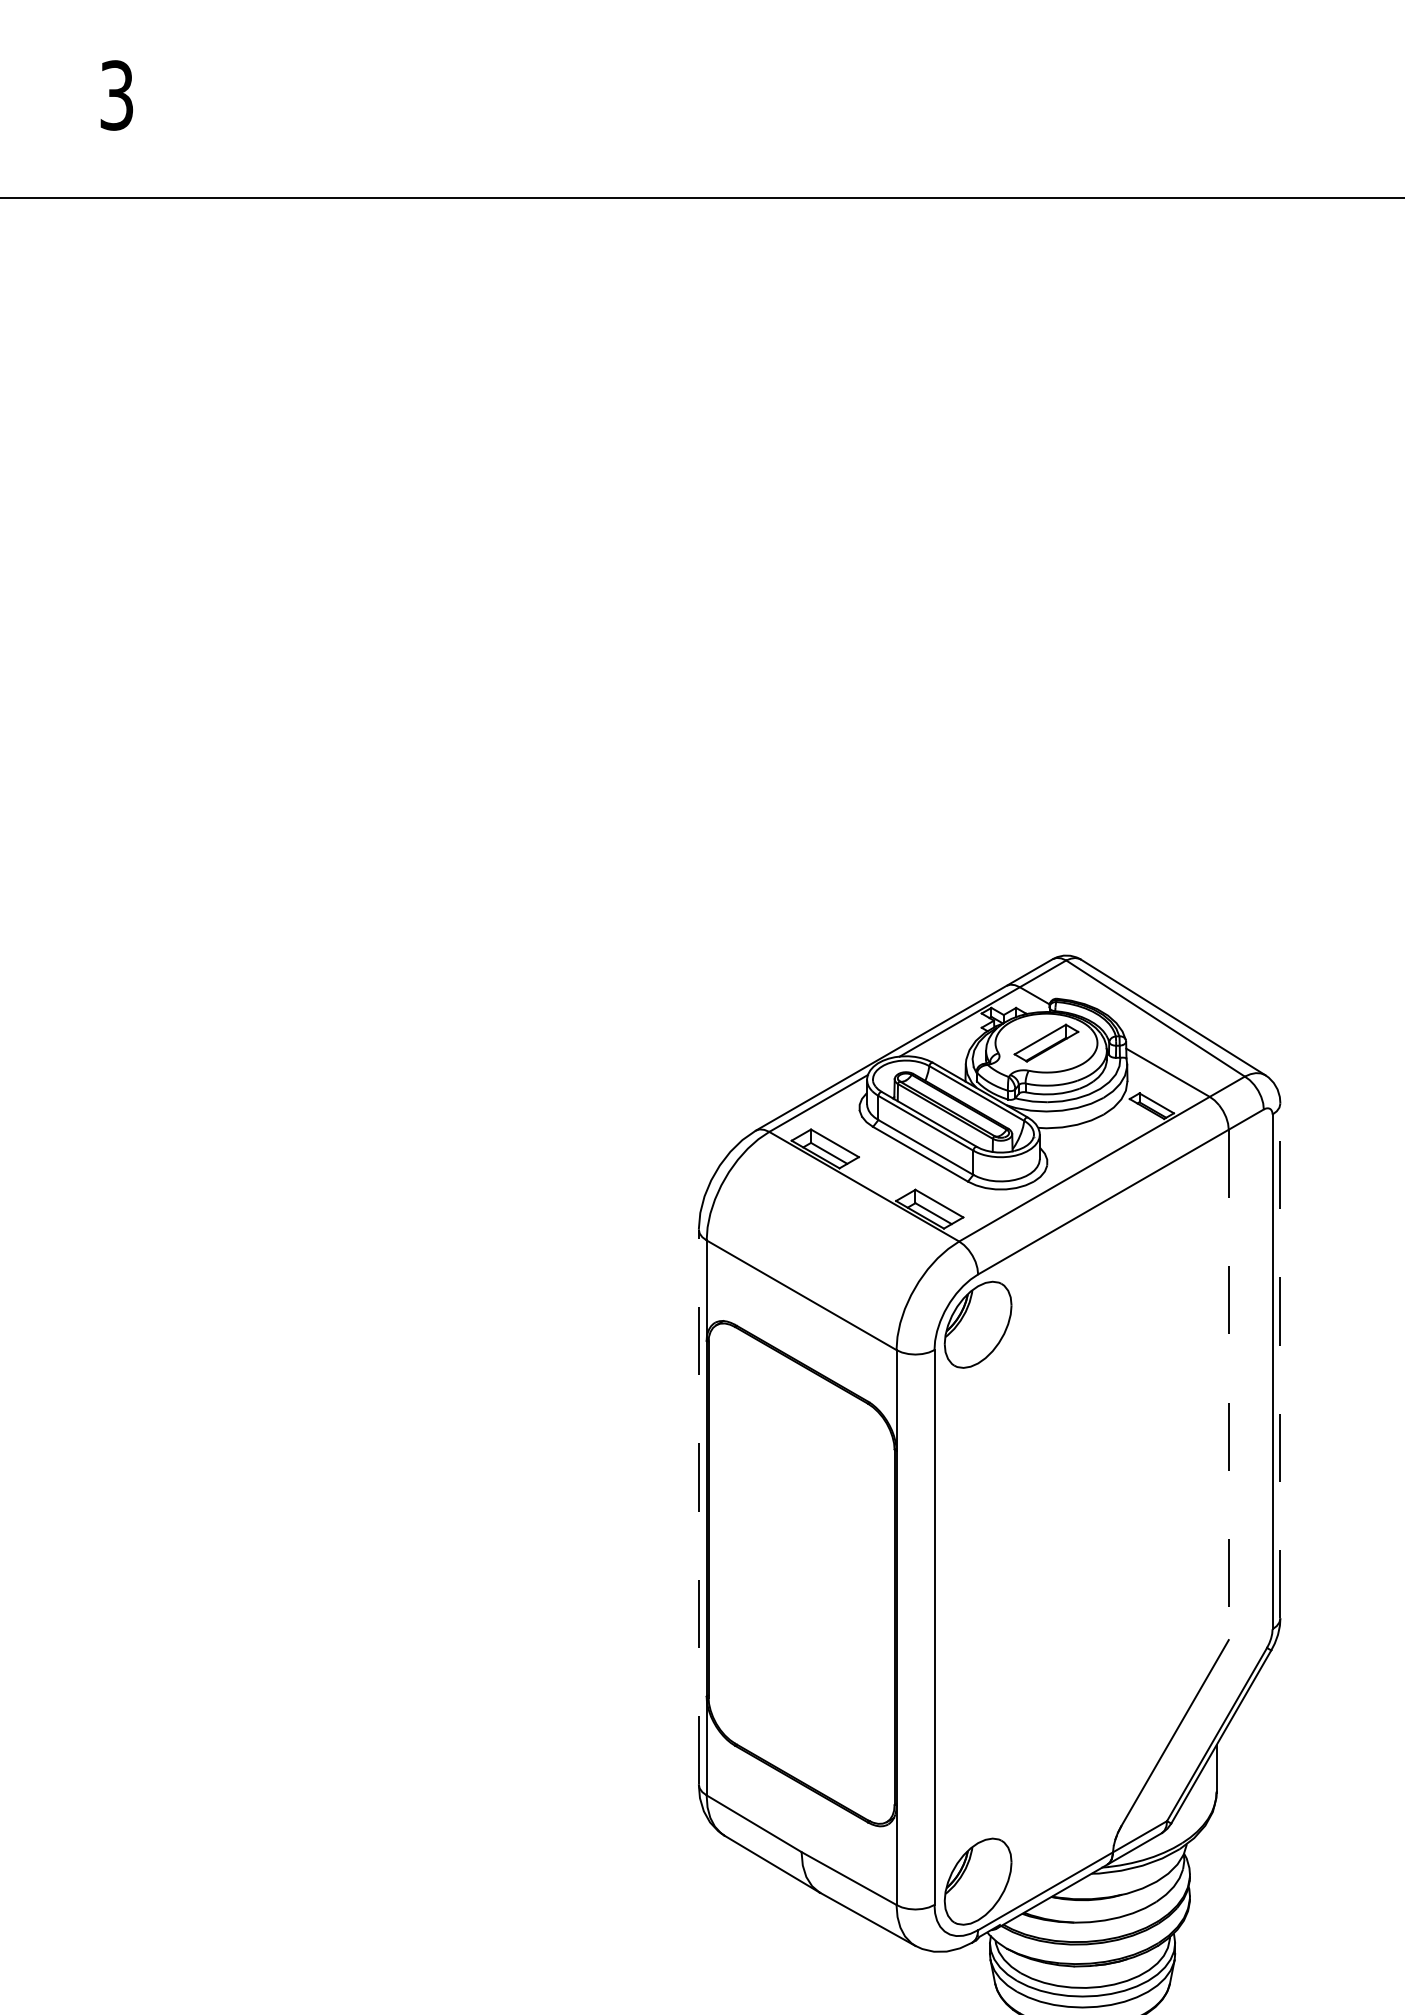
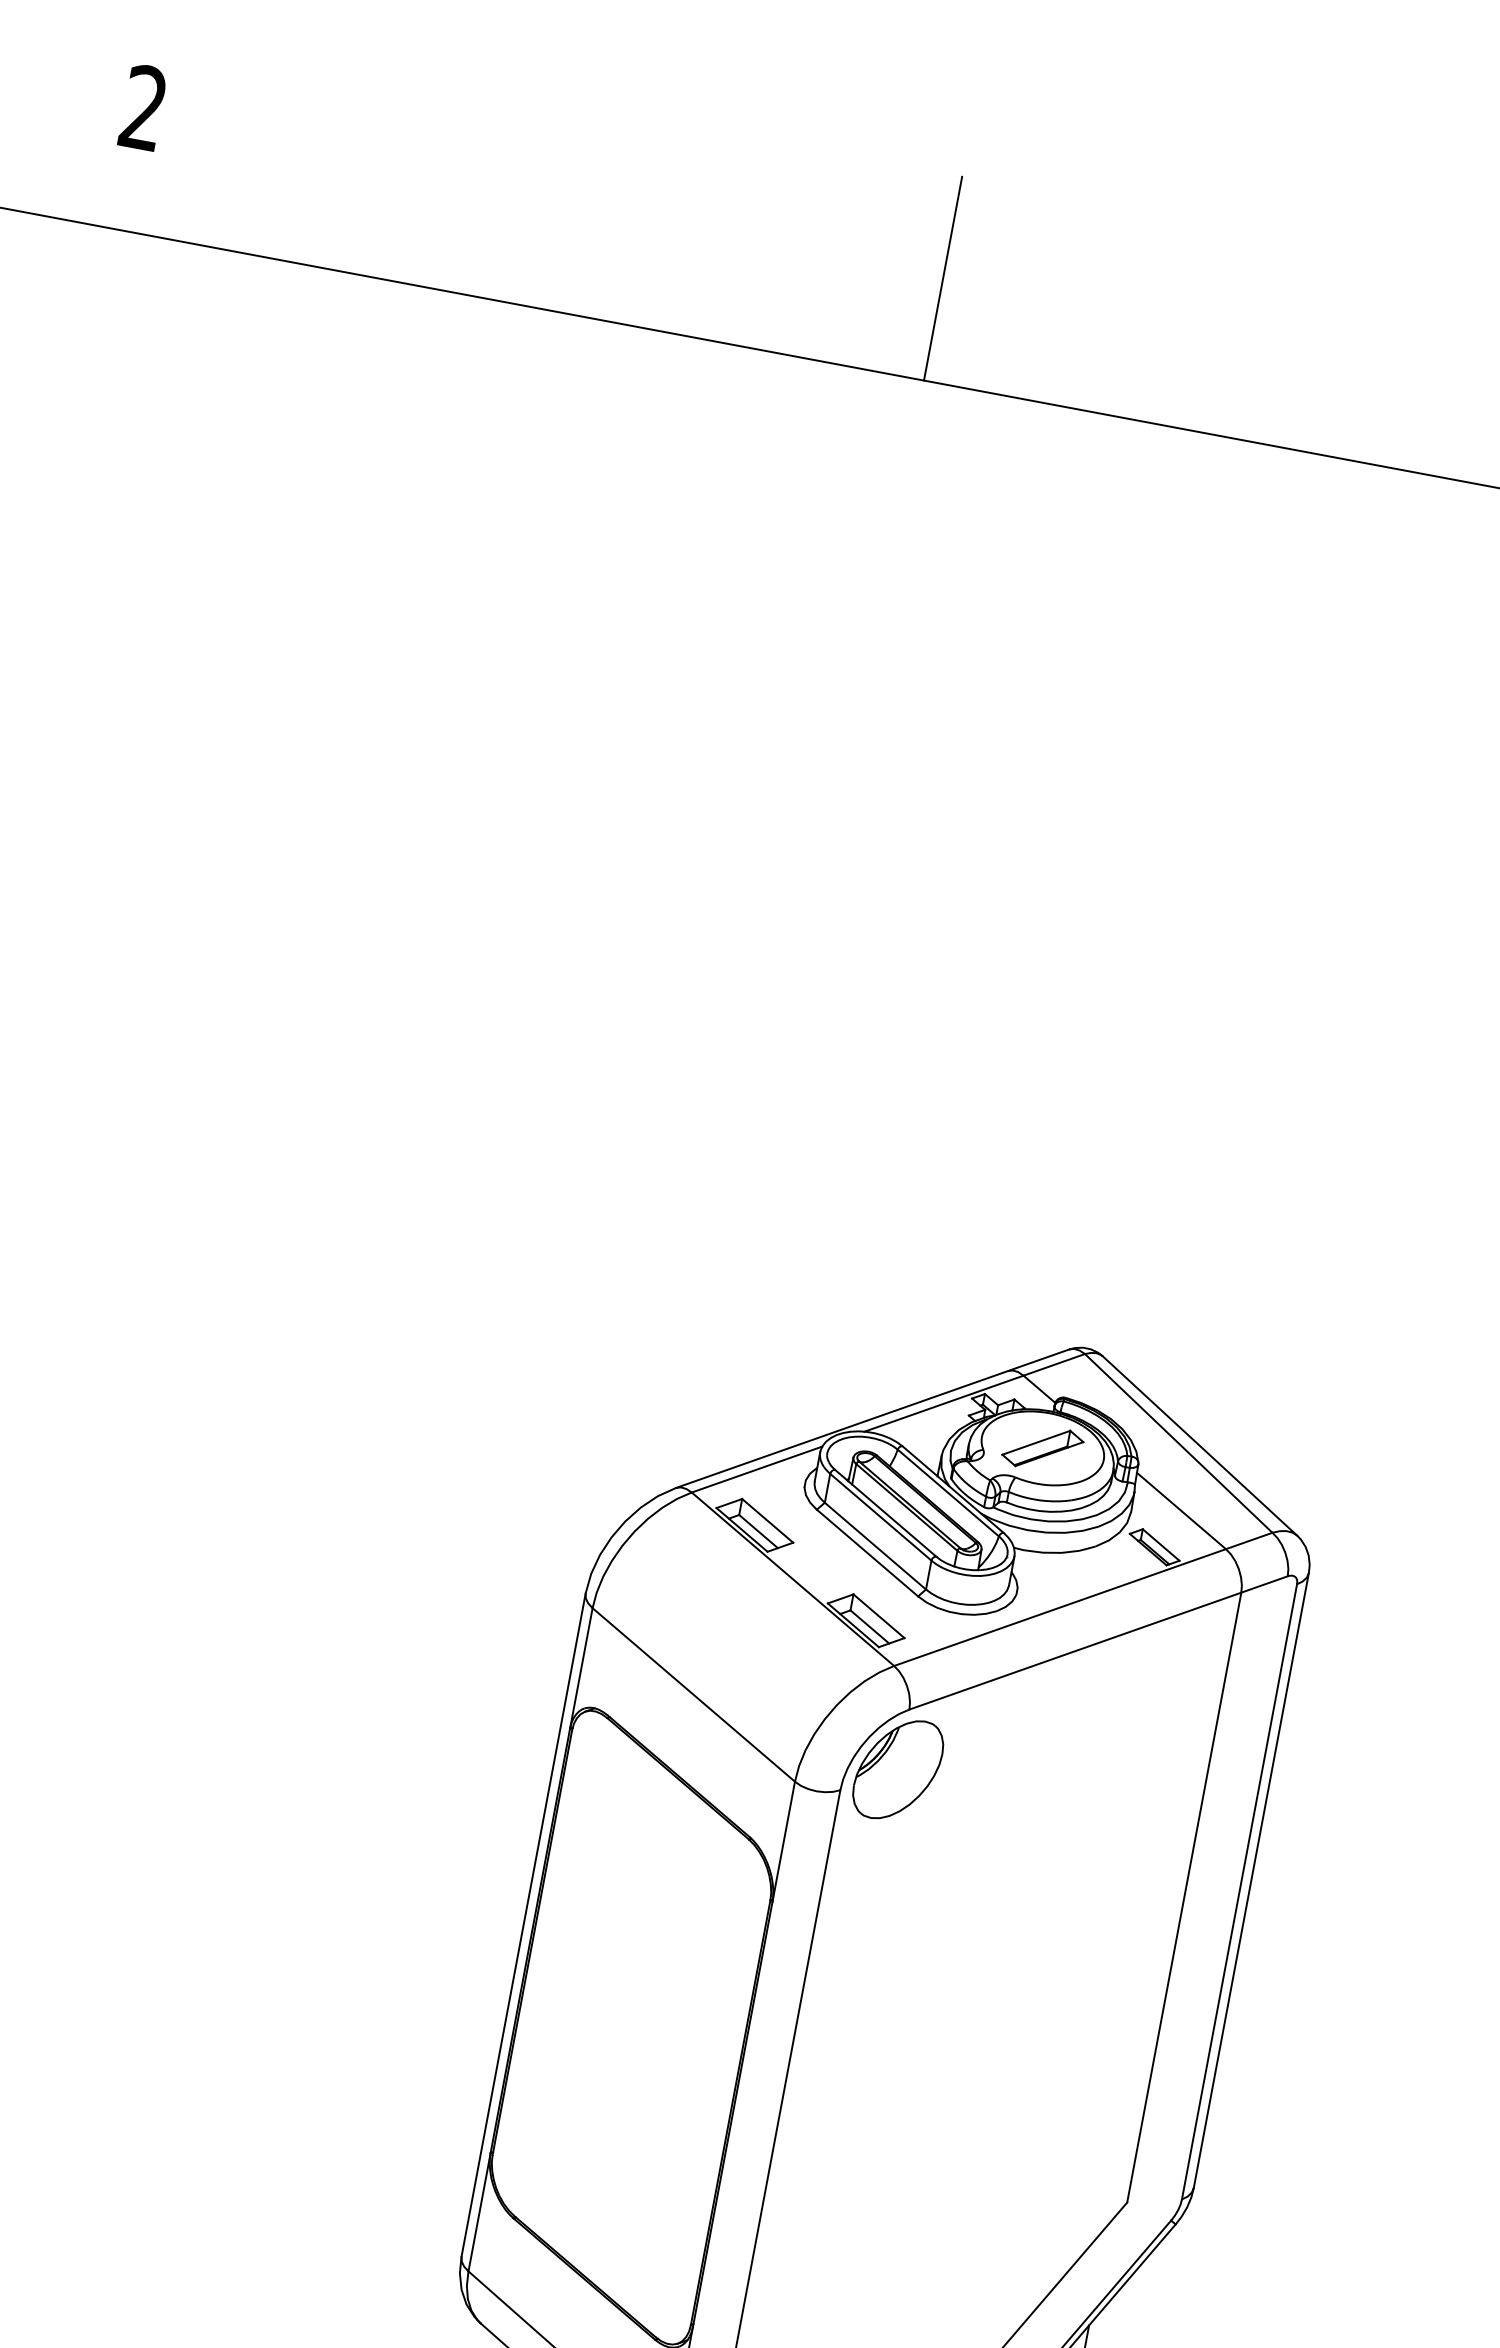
text: (116, 95) -> (143, 107), 3 -> 2
line: (788, 112) -> (942, 278), added
line: (1280, 1360) -> (1251, 1880), dashed -> solid
line: (1228, 1385) -> (1183, 1898), dashed -> solid
line: (698, 1506) -> (523, 1924), dashed -> solid

